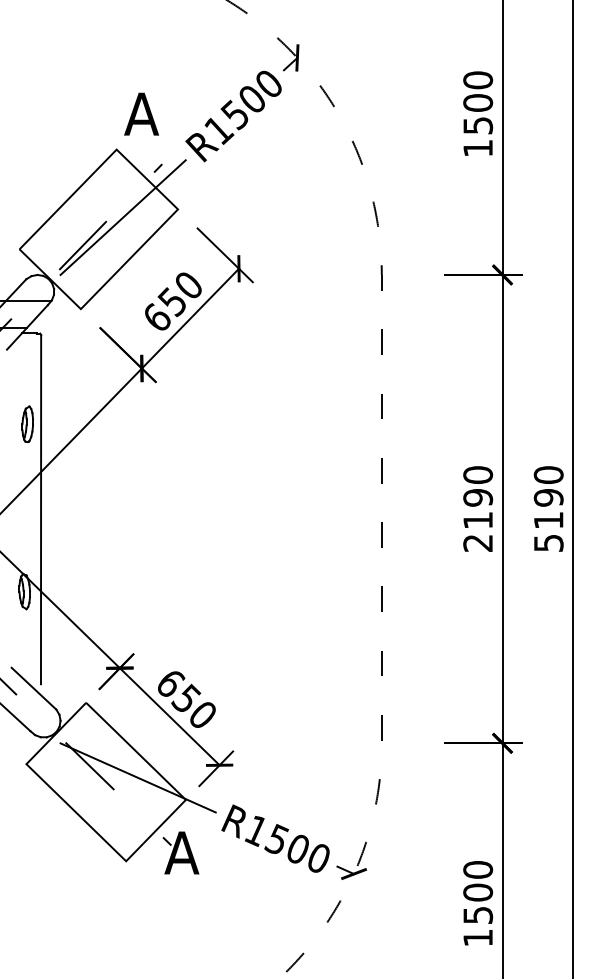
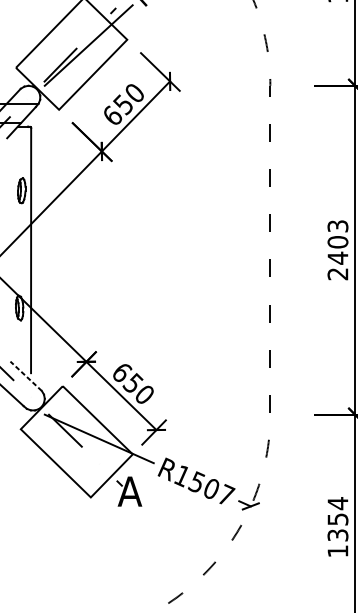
text: (478, 498) -> (338, 242), 2190 -> 2403
line: (34, 688) -> (26, 376), solid -> dashed
text: (320, 857) -> (227, 494), R1500 -> R1507
text: (478, 891) -> (338, 518), 1500 -> 1354

